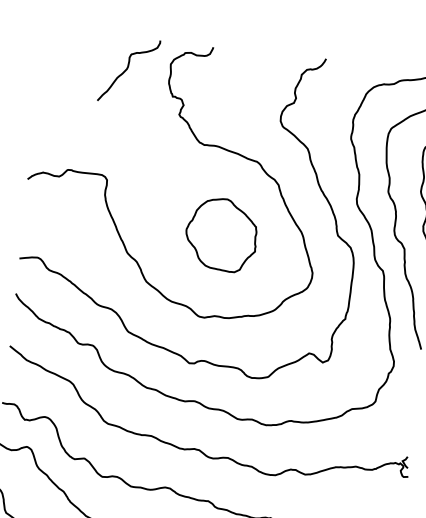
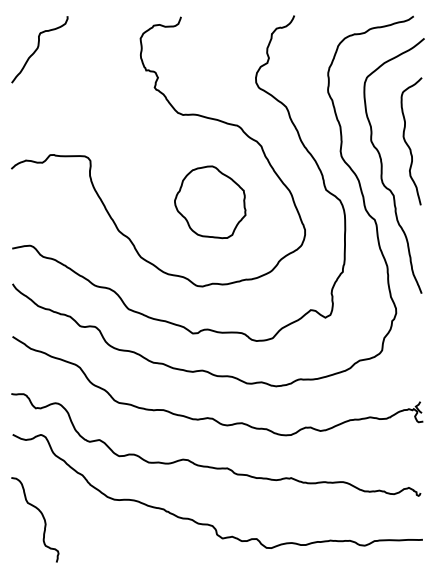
curve: (127, 69) -> (38, 48), moved

